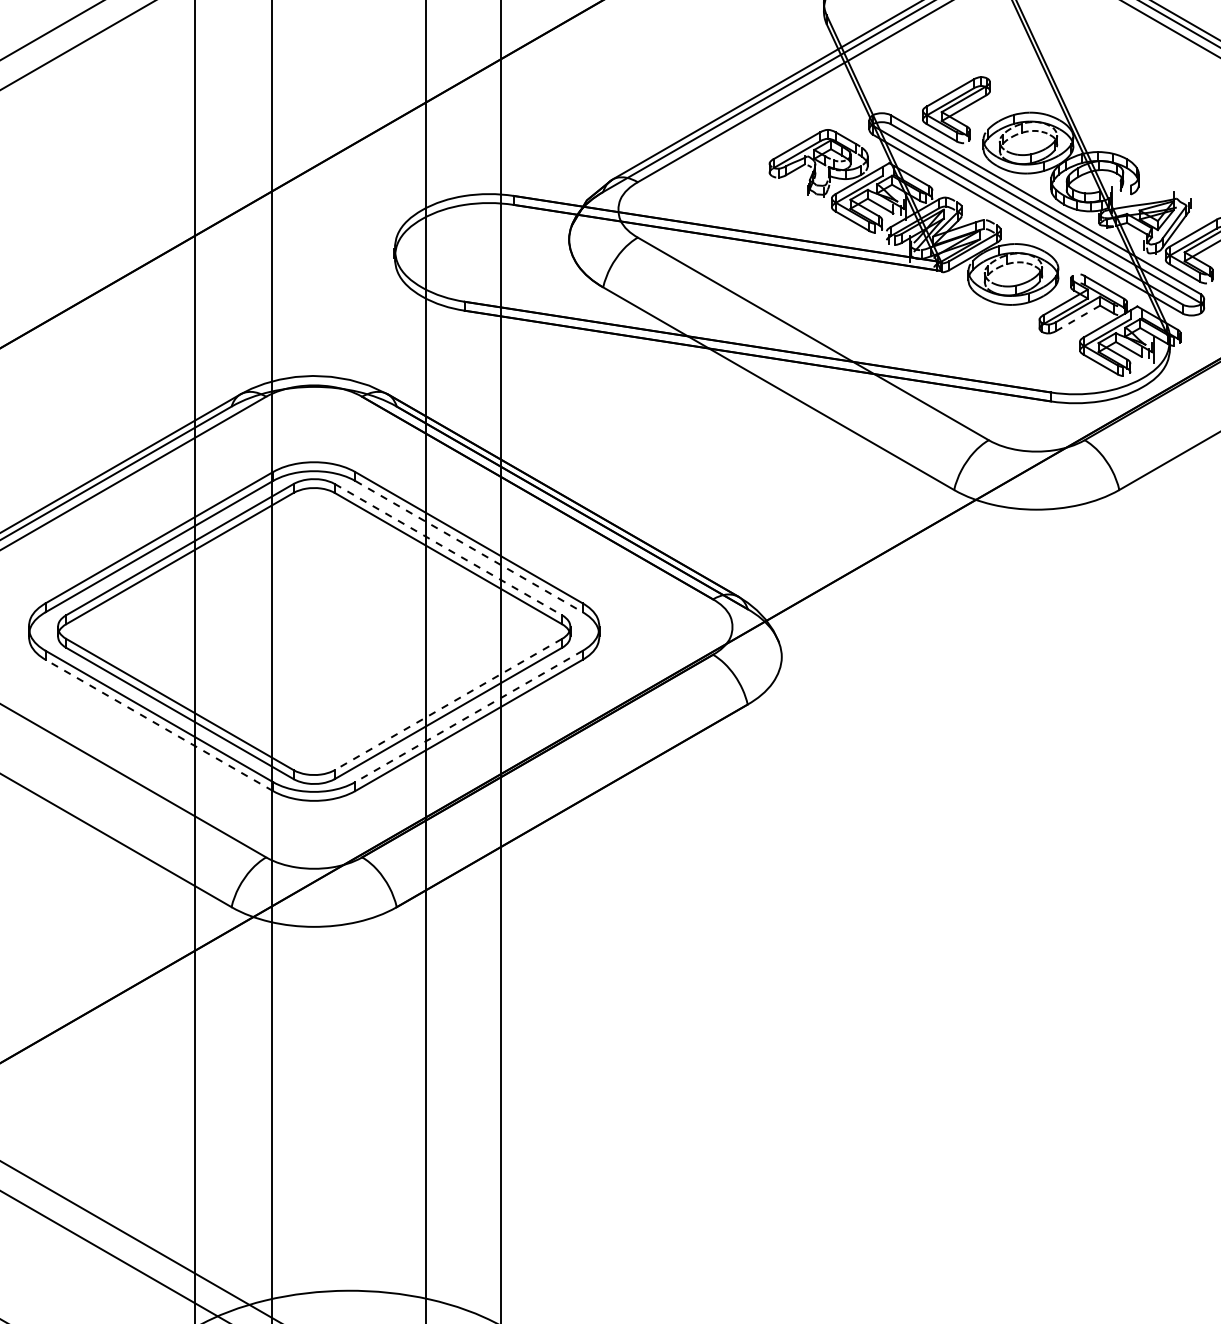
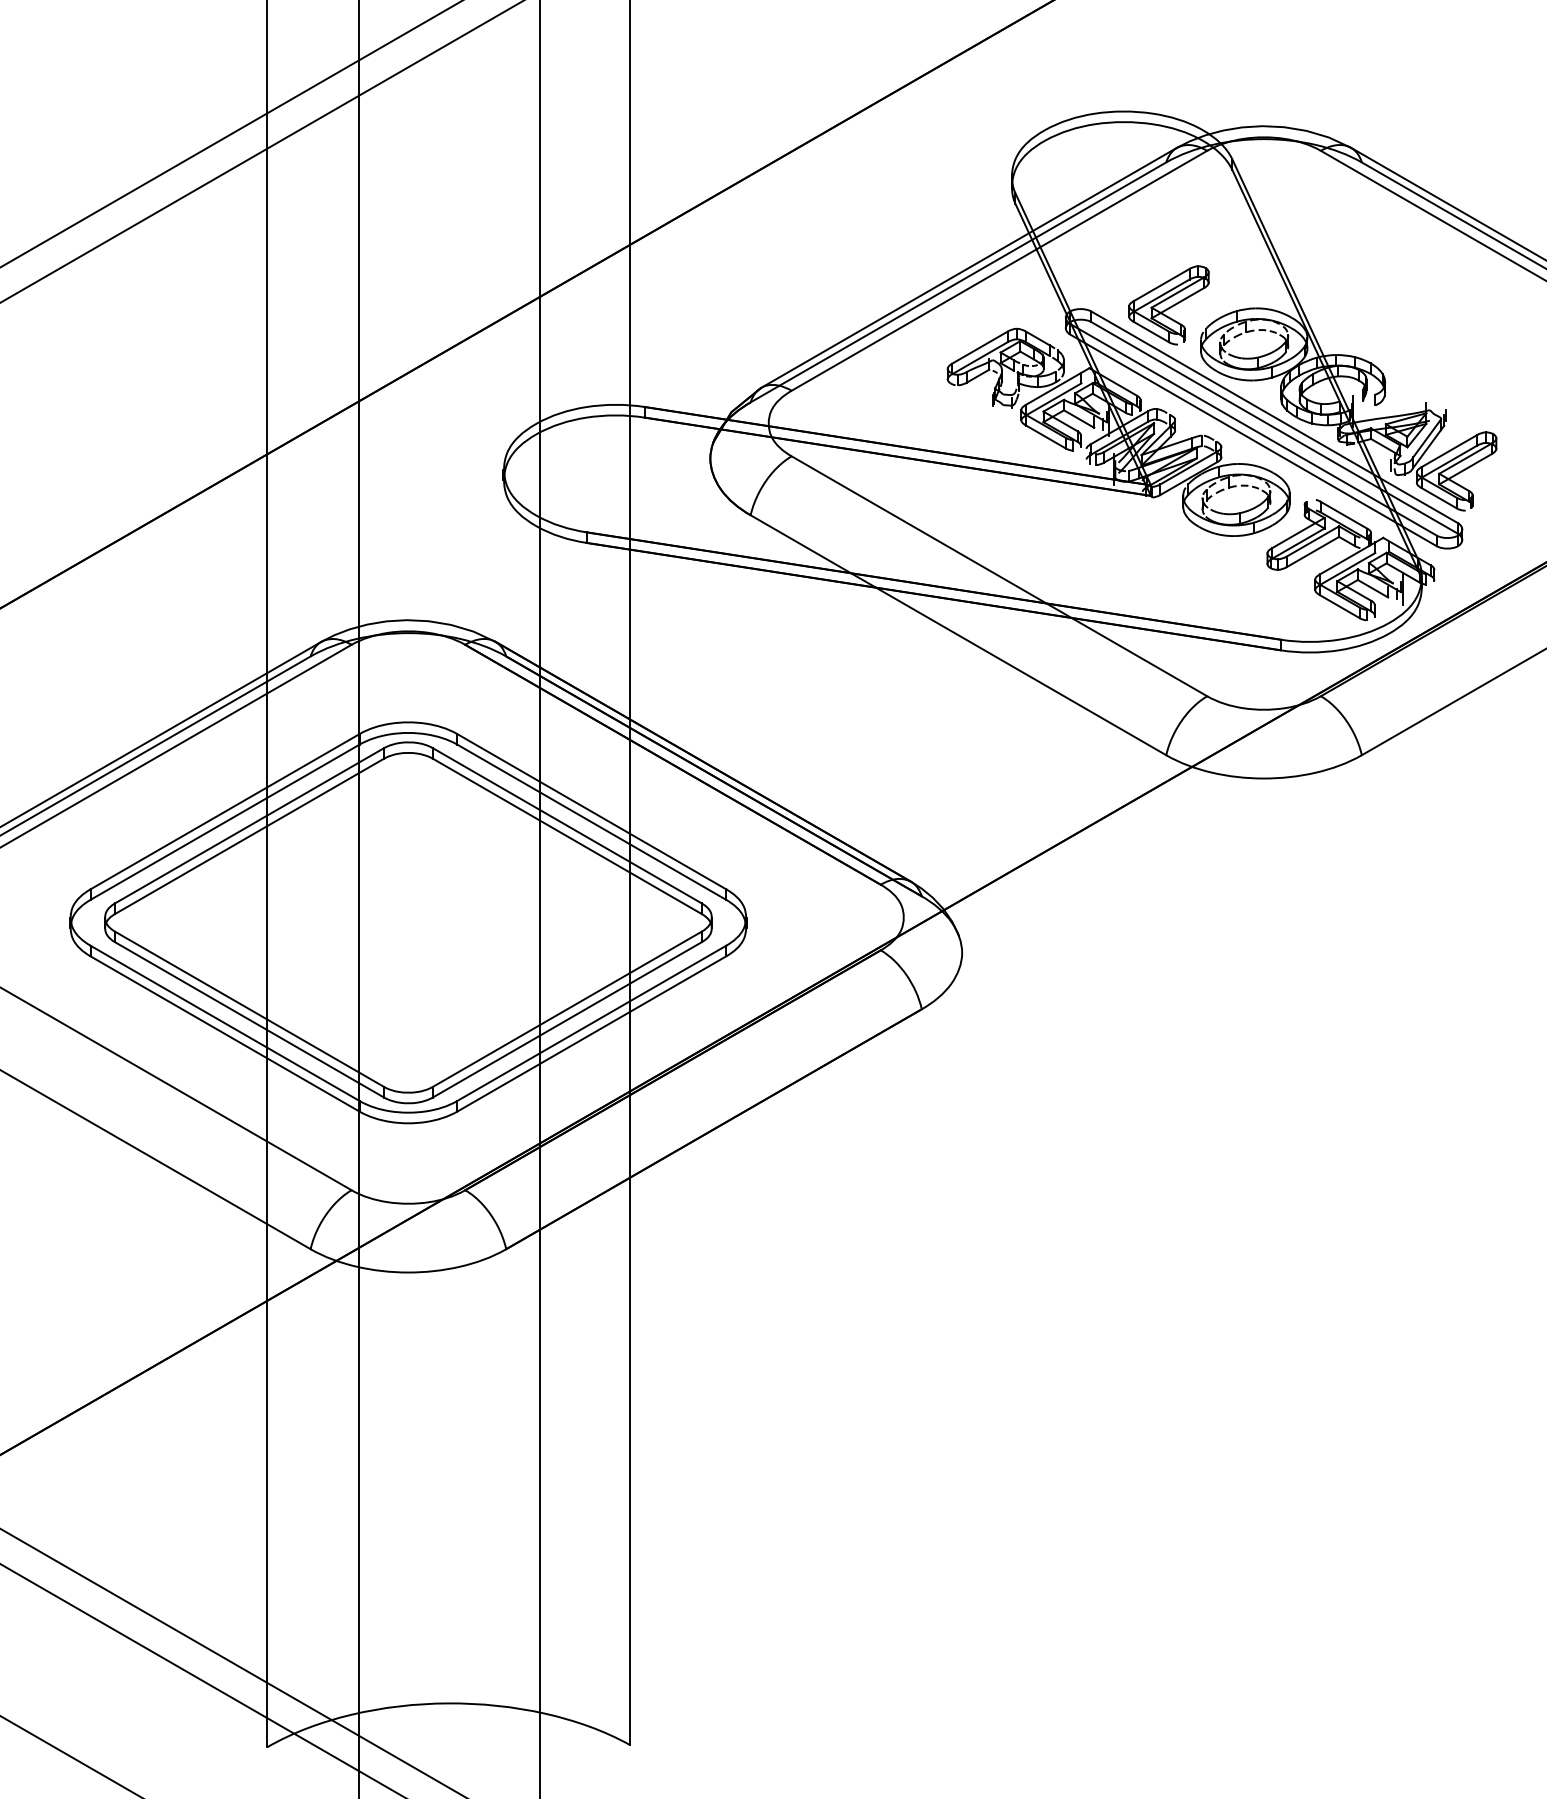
line: (1077, 318) -> (1312, 552), dashed -> solid
line: (469, 546) -> (592, 822), dashed -> solid
line: (448, 550) -> (567, 826), dashed -> solid
line: (447, 704) -> (566, 1009), dashed -> solid
line: (468, 716) -> (591, 1023), dashed -> solid
line: (158, 725) -> (224, 1033), dashed -> solid

